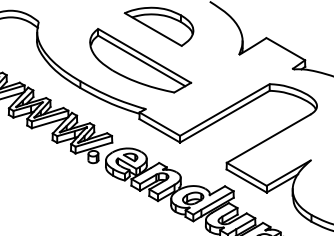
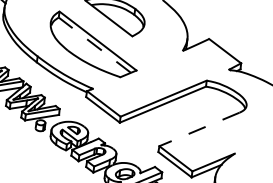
line: (141, 60) -> (94, 44), solid -> dashed
line: (268, 139) -> (199, 130), solid -> dashed

